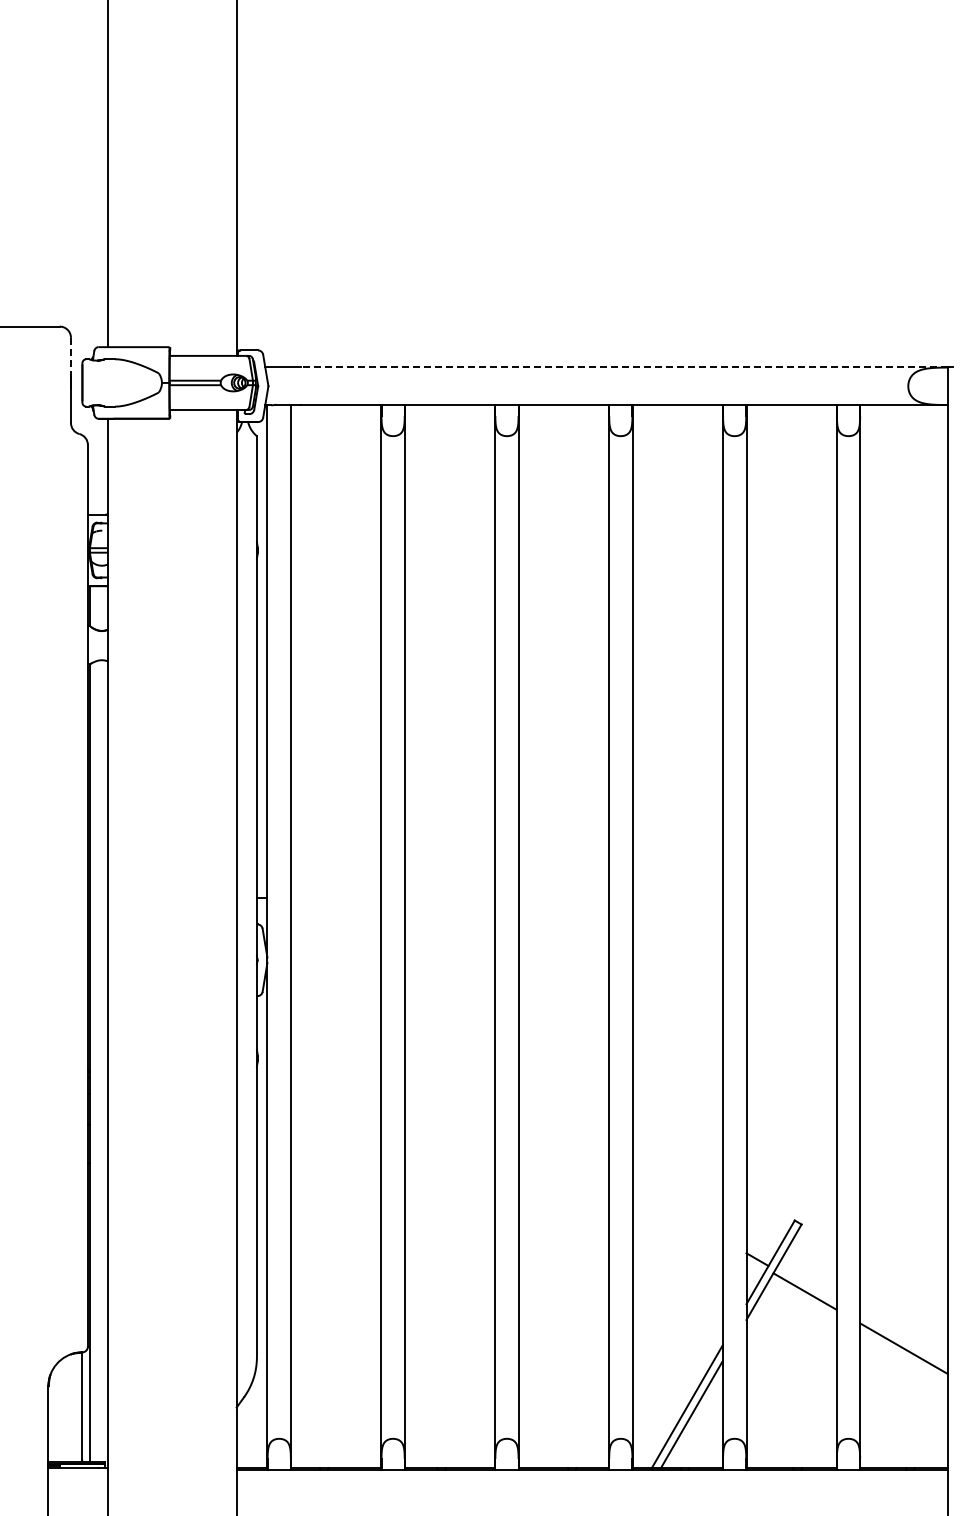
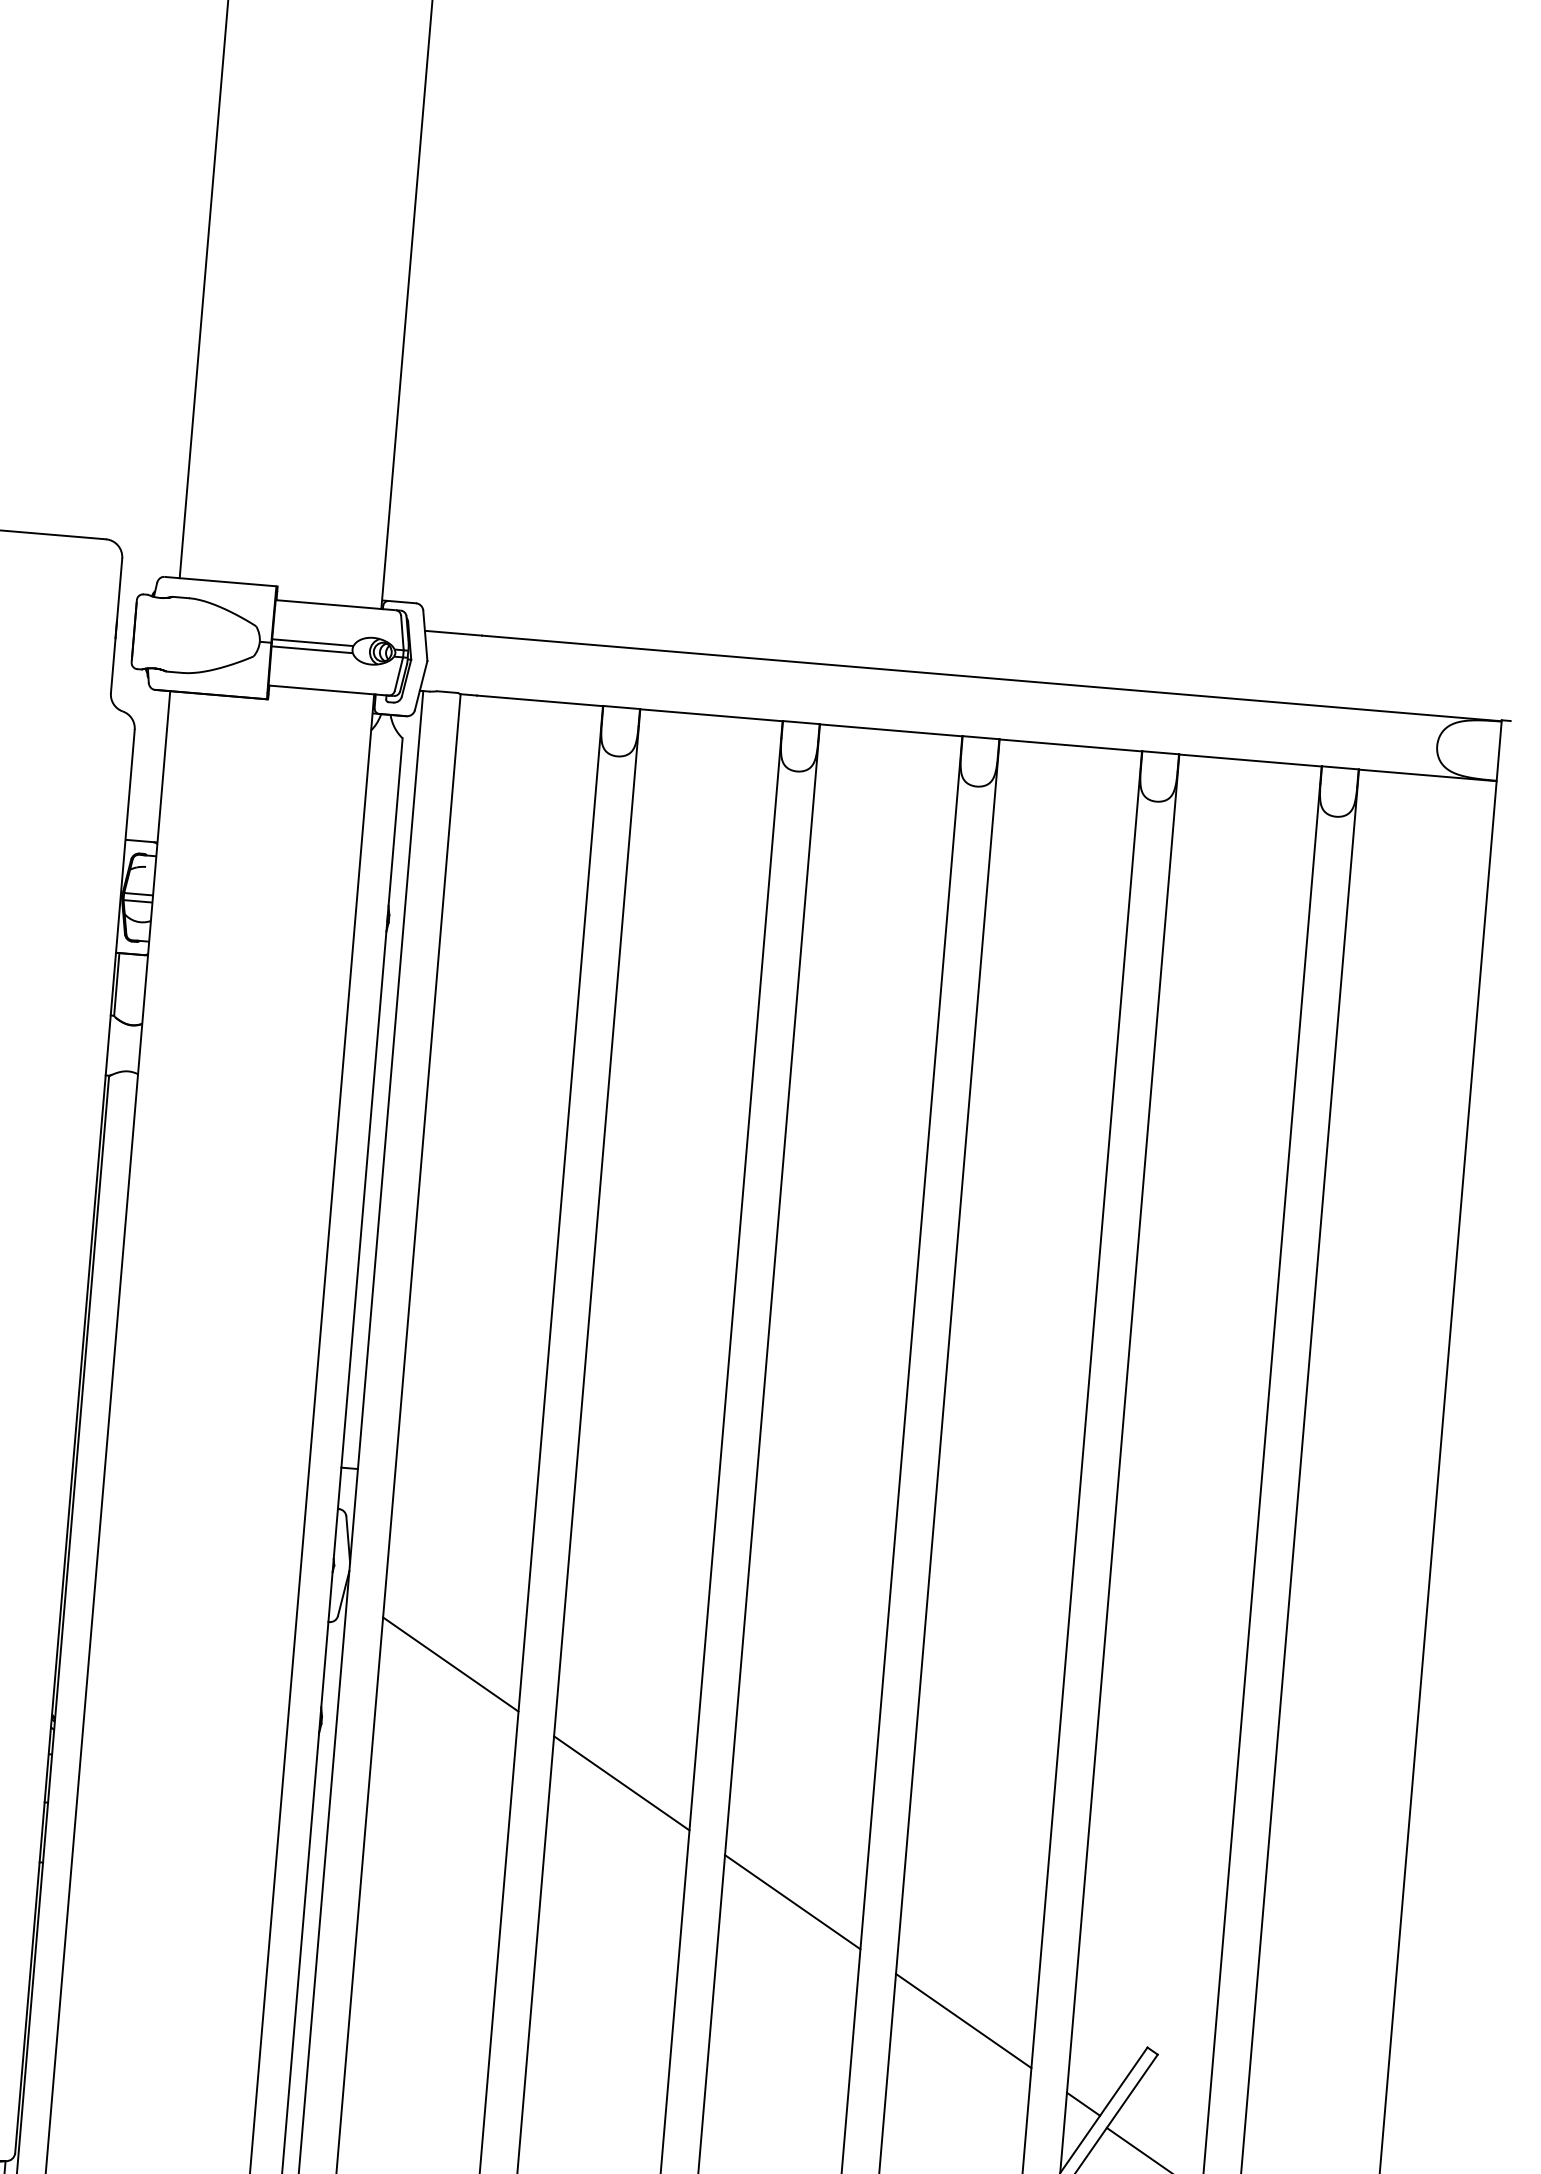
line: (71, 357) -> (120, 589), dashed -> solid
line: (624, 367) -> (991, 678), dashed -> solid
line: (336, 1016) -> (451, 1664), added
line: (449, 1082) -> (620, 1783), added
line: (563, 1147) -> (792, 1901), added
line: (677, 1213) -> (963, 2020), added

